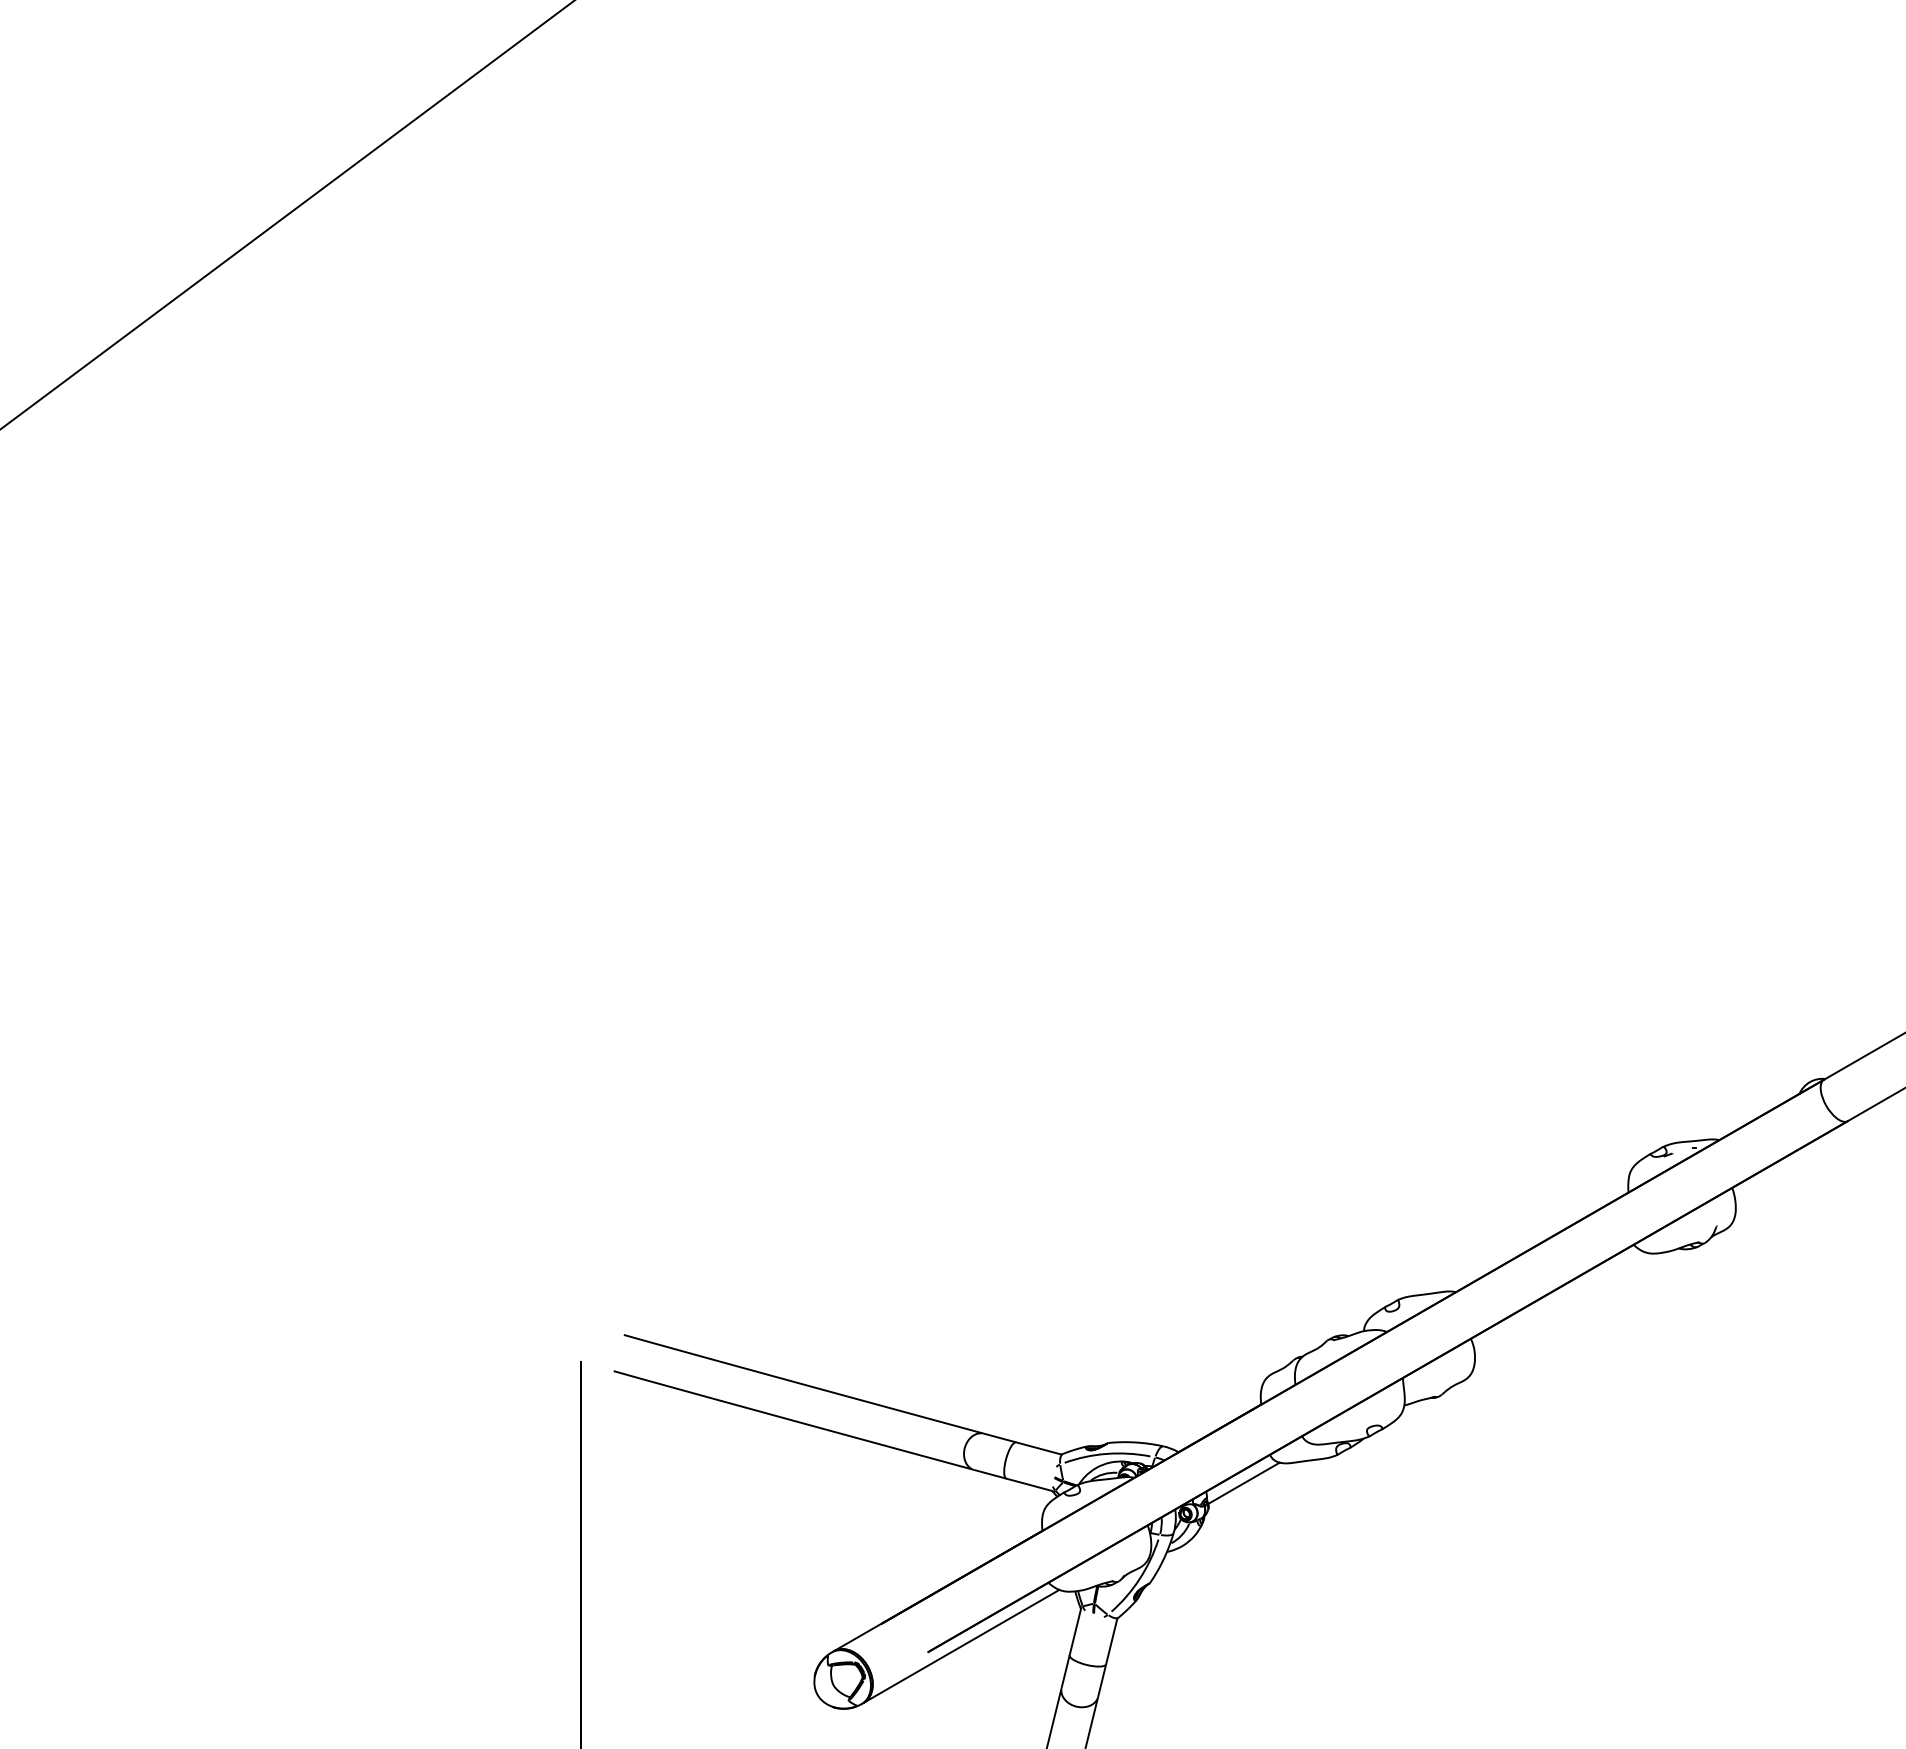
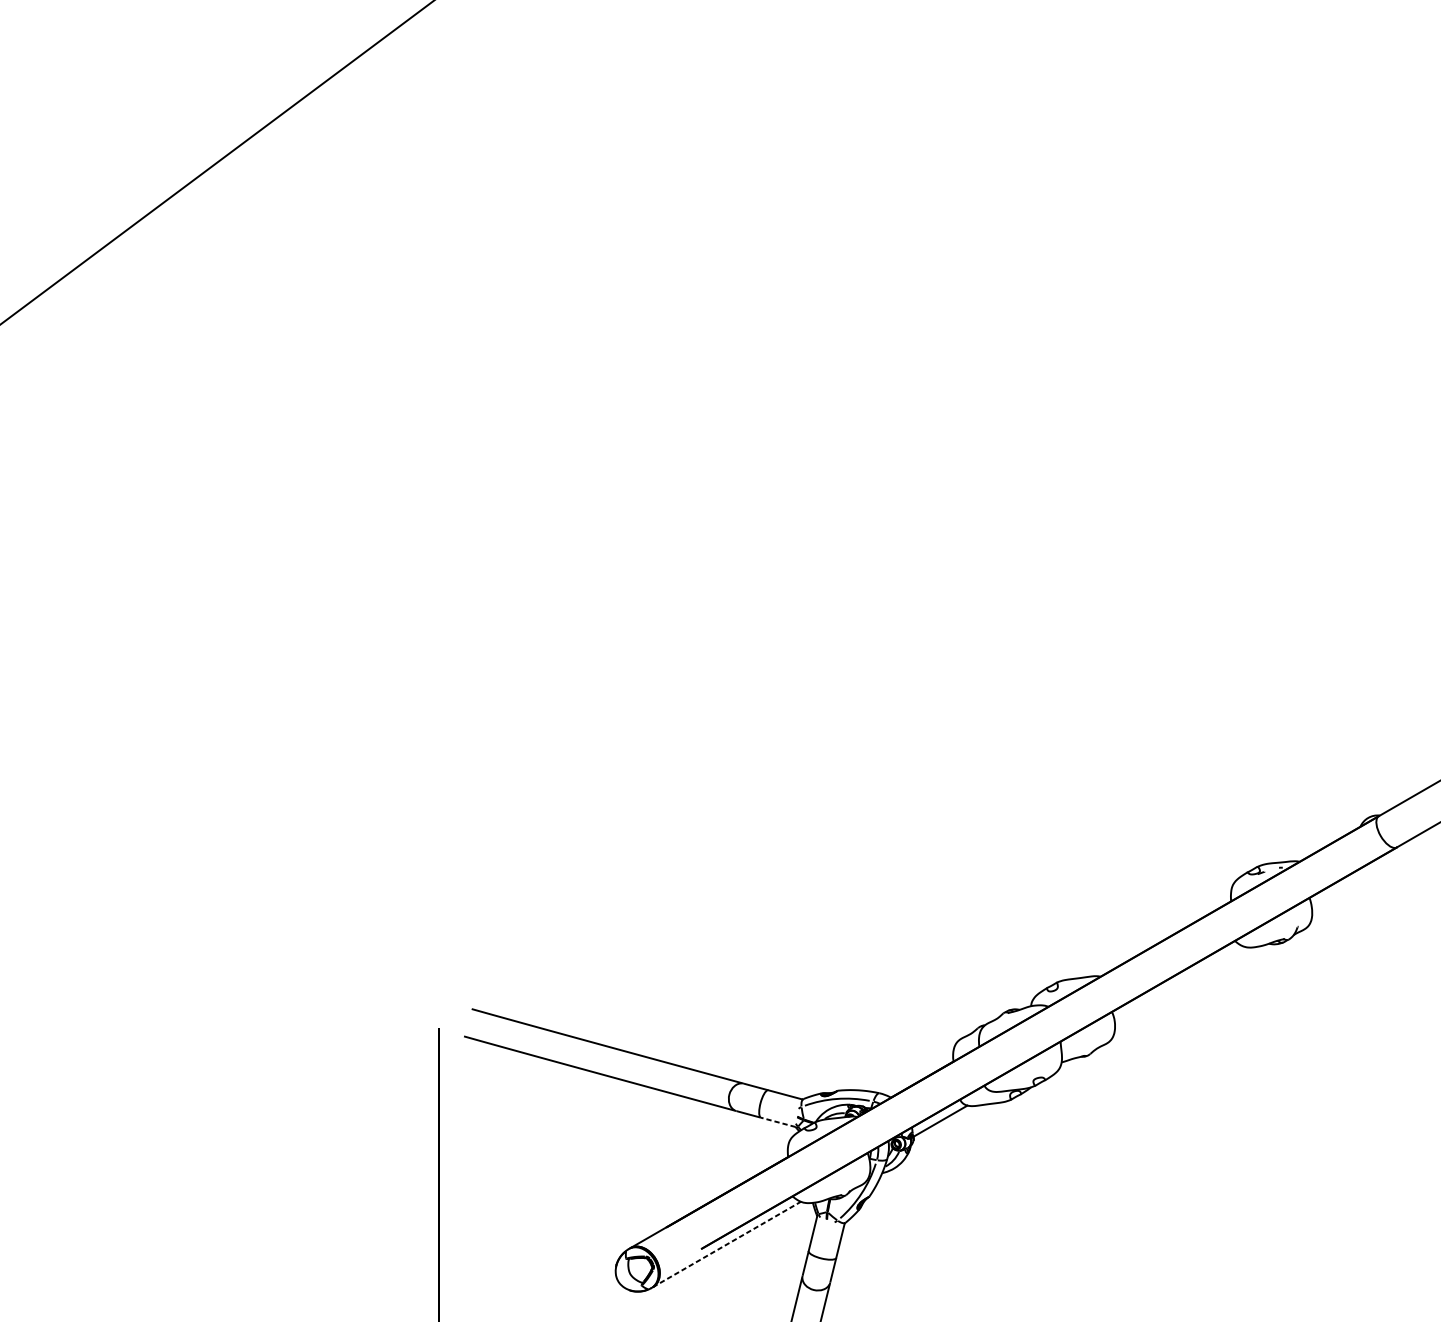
line: (1029, 1484) -> (778, 1122), solid -> dashed
line: (961, 1646) -> (726, 1244), solid -> dashed

